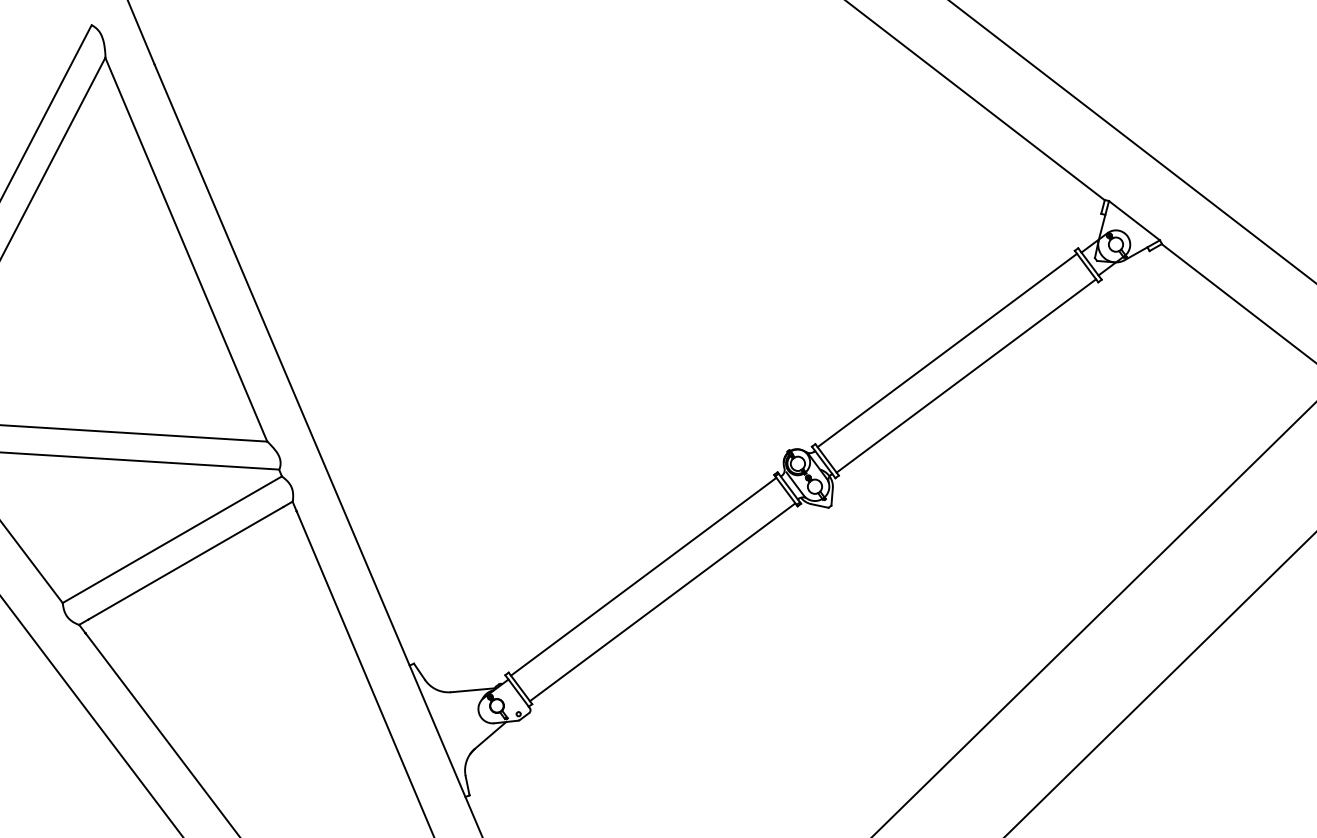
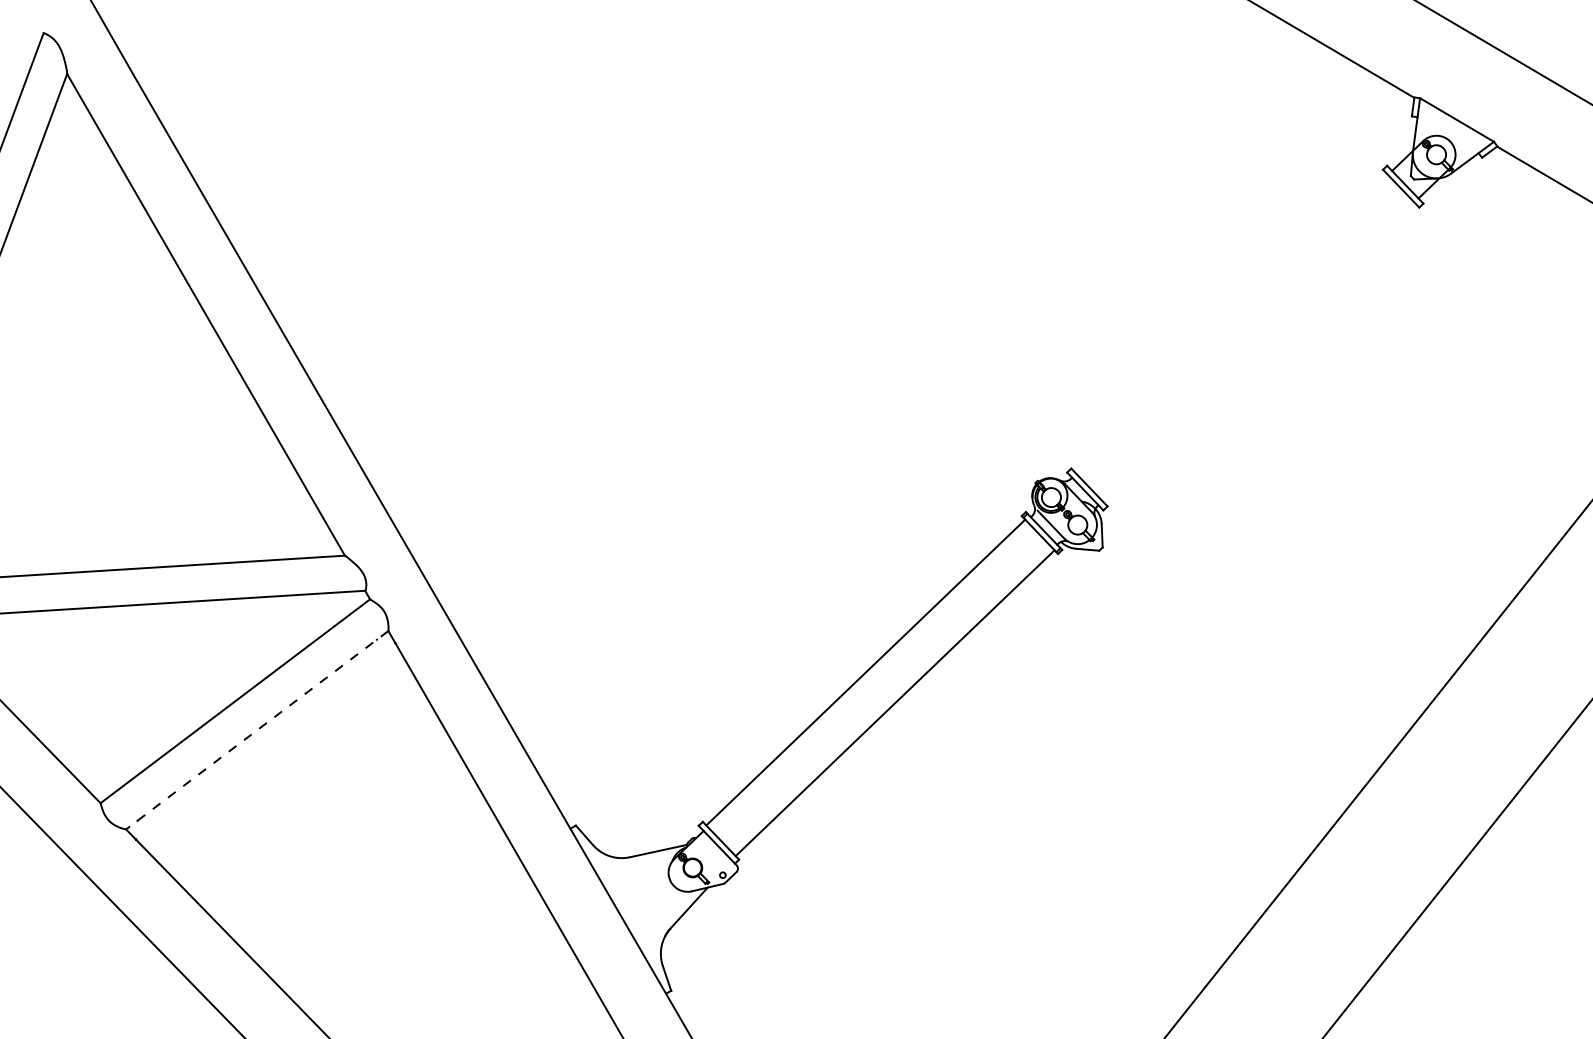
line: (947, 350) -> (1230, 322), removed
line: (966, 375) -> (1260, 352), removed
line: (185, 563) -> (256, 730), solid -> dashed

